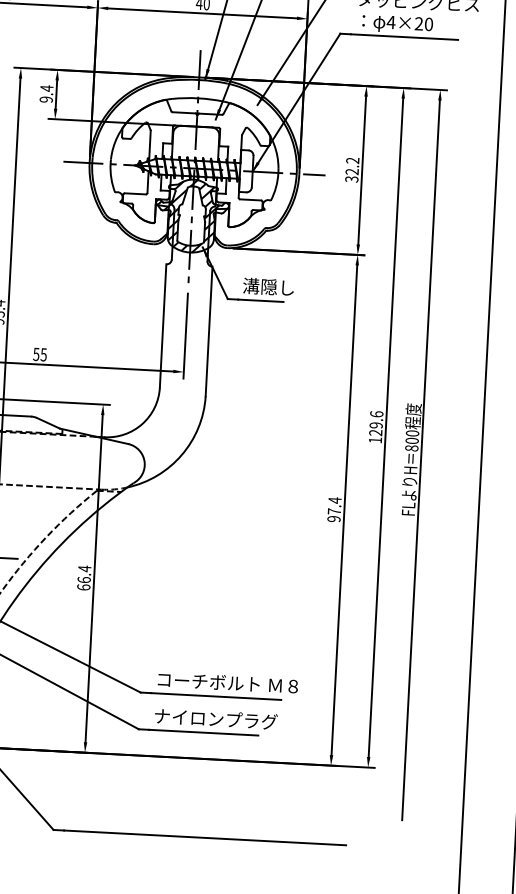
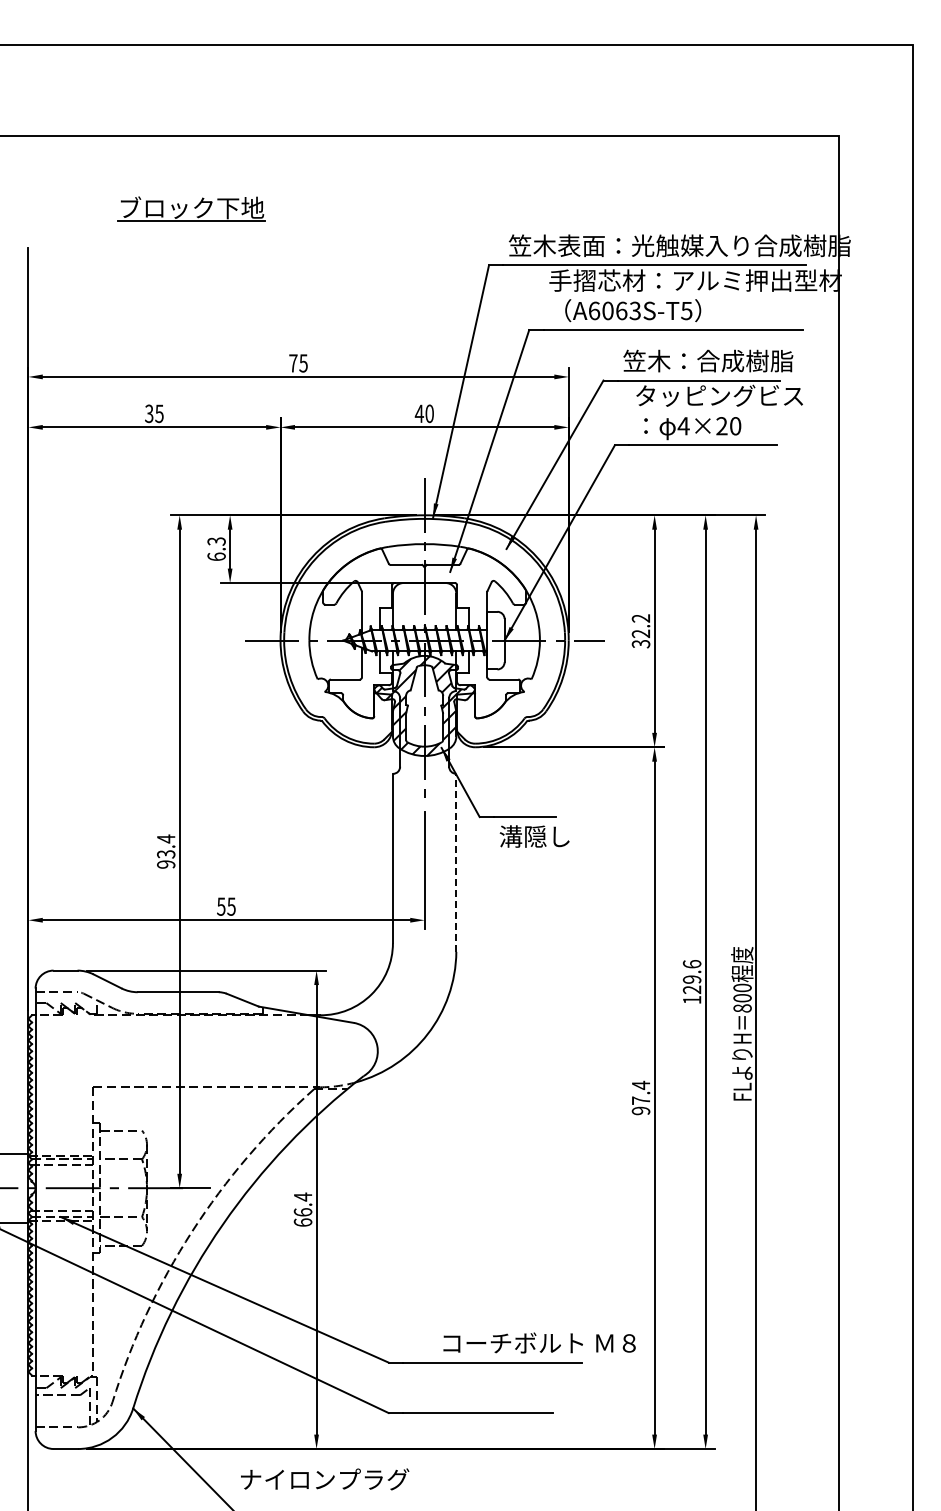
text: (46, 94) -> (216, 549), 9.4 -> 6.3
text: (268, 286) -> (534, 836), moved
line: (209, 331) -> (456, 862), solid -> dashed
text: (228, 682) -> (539, 1342), moved
text: (216, 719) -> (325, 1479), moved

